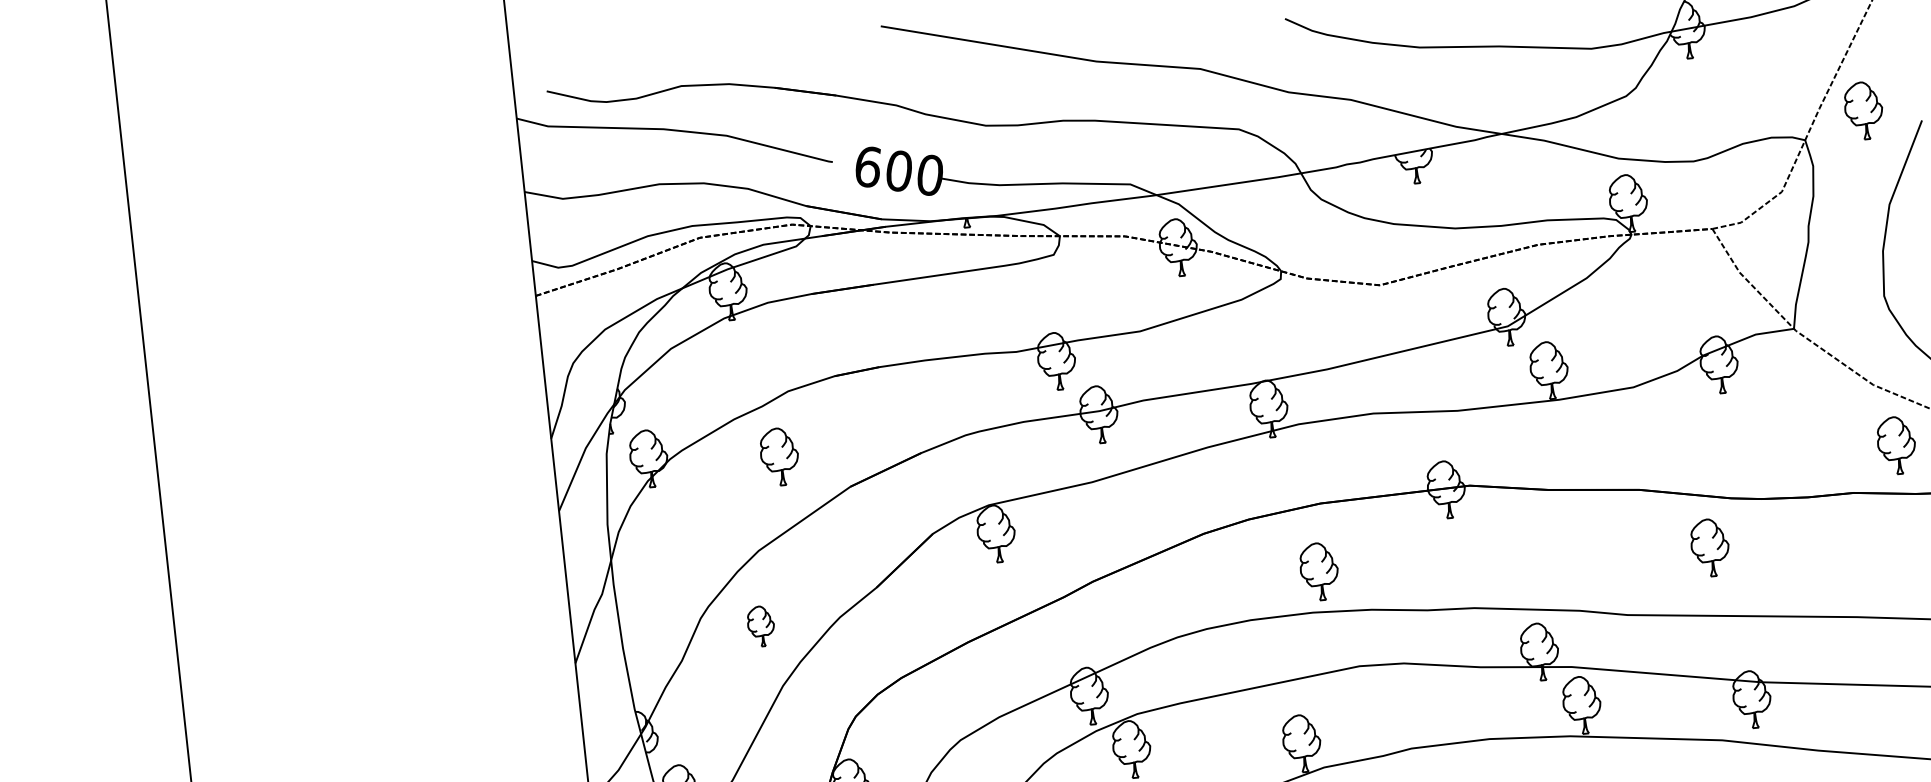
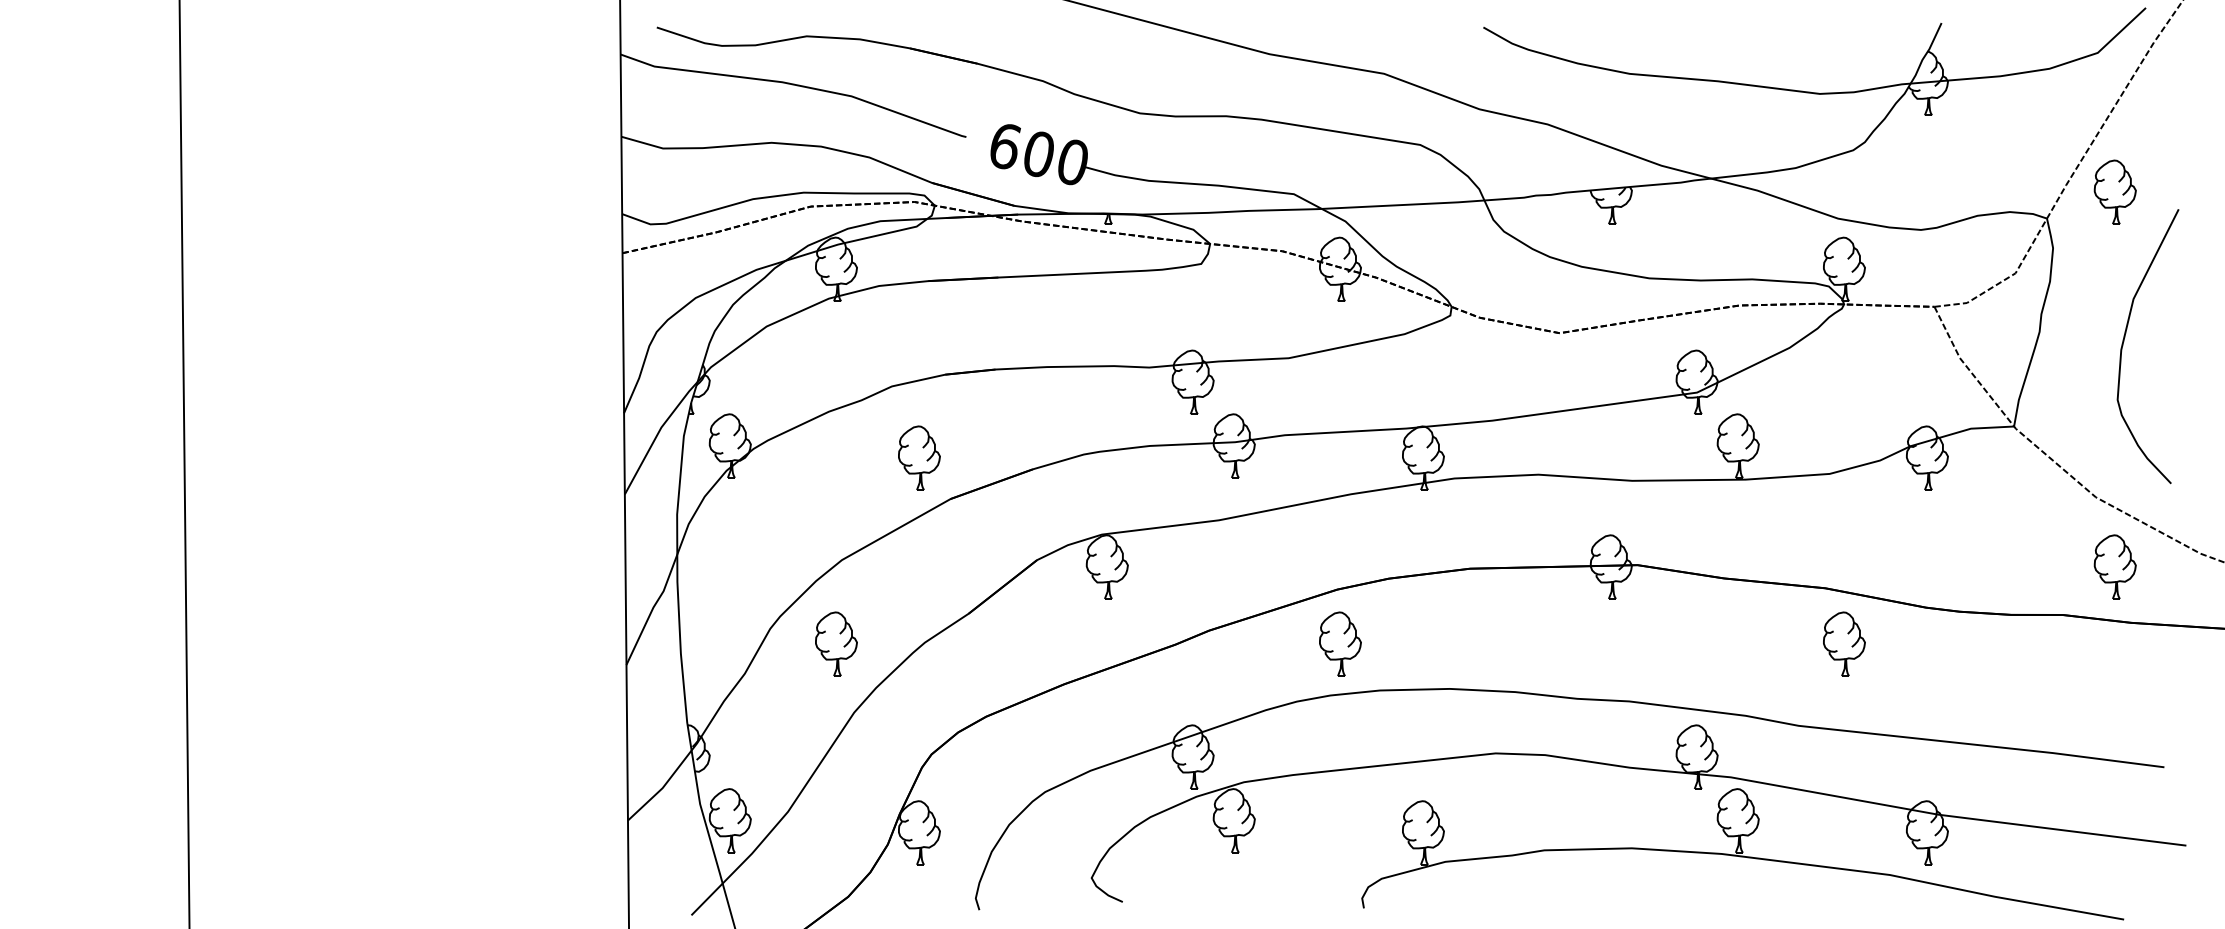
part: (779, 456) -> (919, 457), moved
part: (1710, 547) -> (1844, 643), moved
part: (1319, 571) -> (1340, 643), moved
part: (761, 625) -> (836, 643), size x1.43

